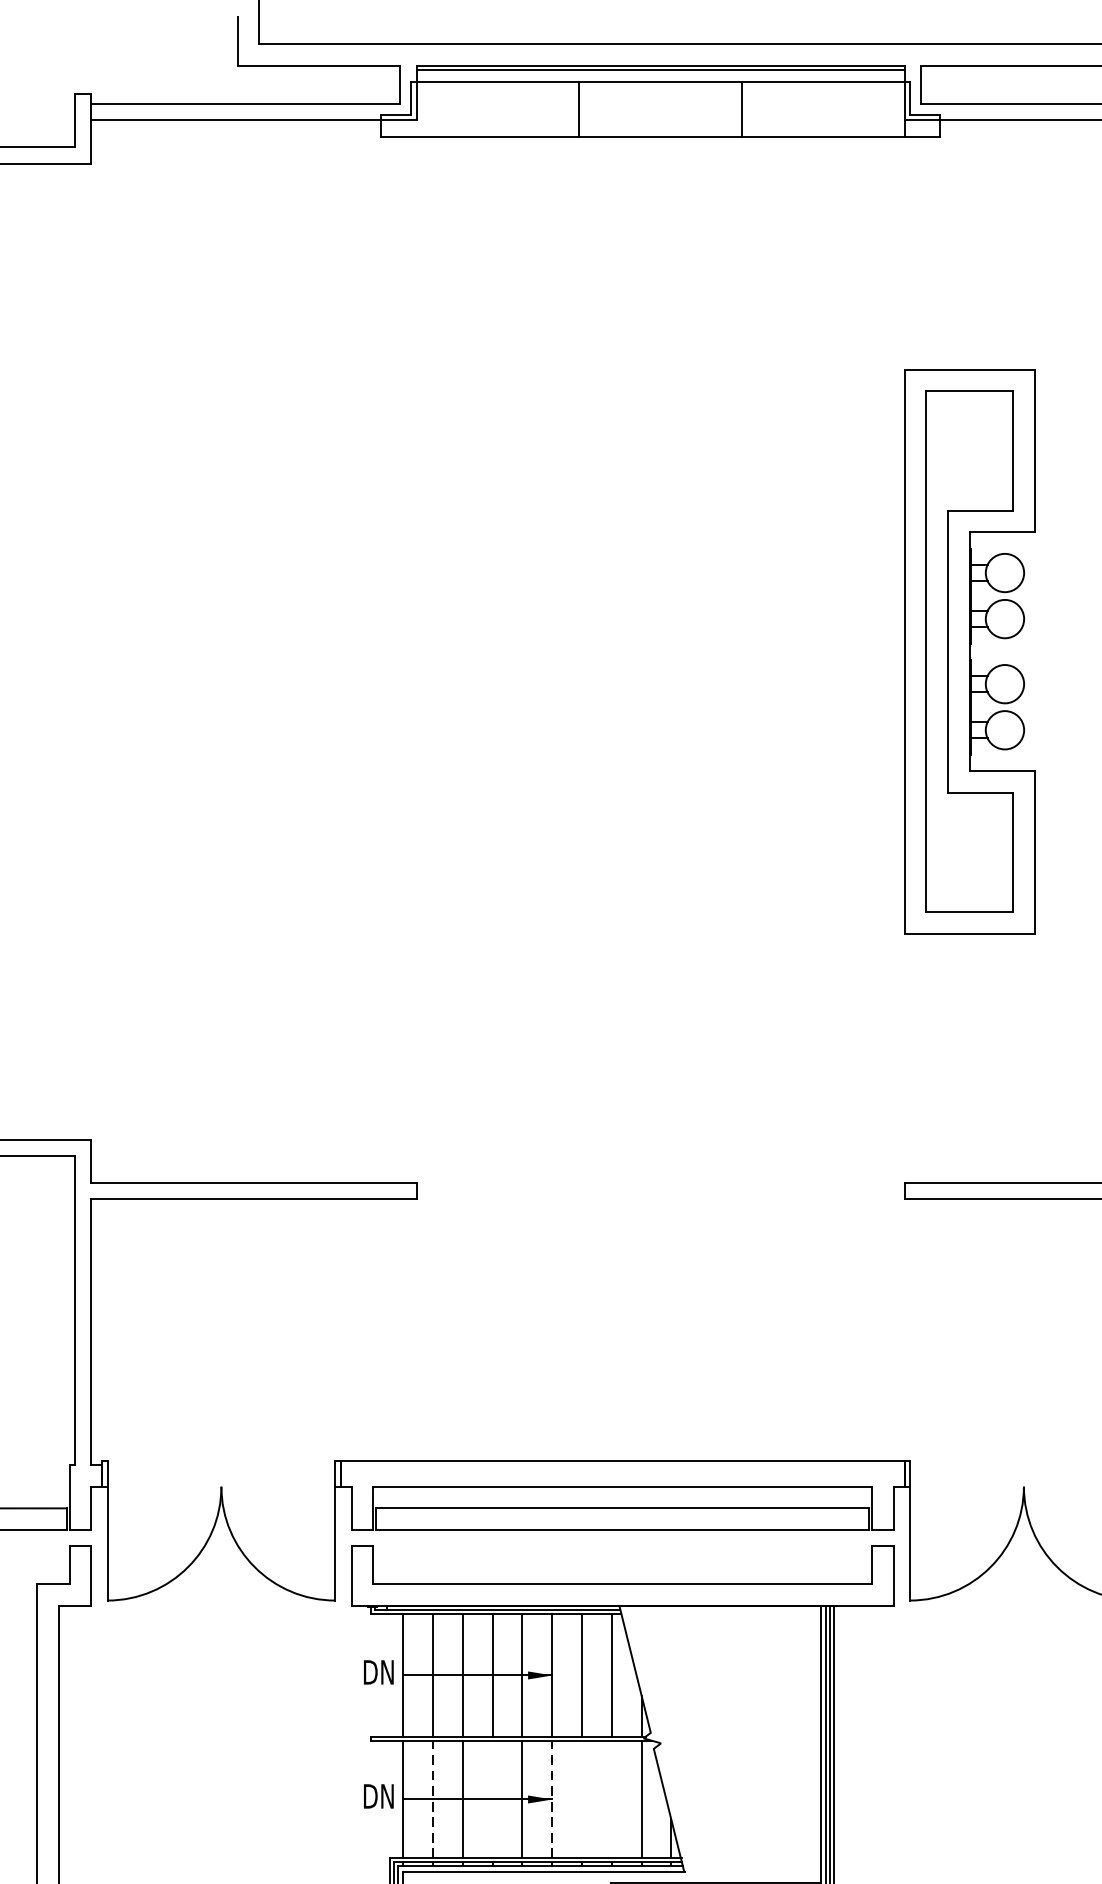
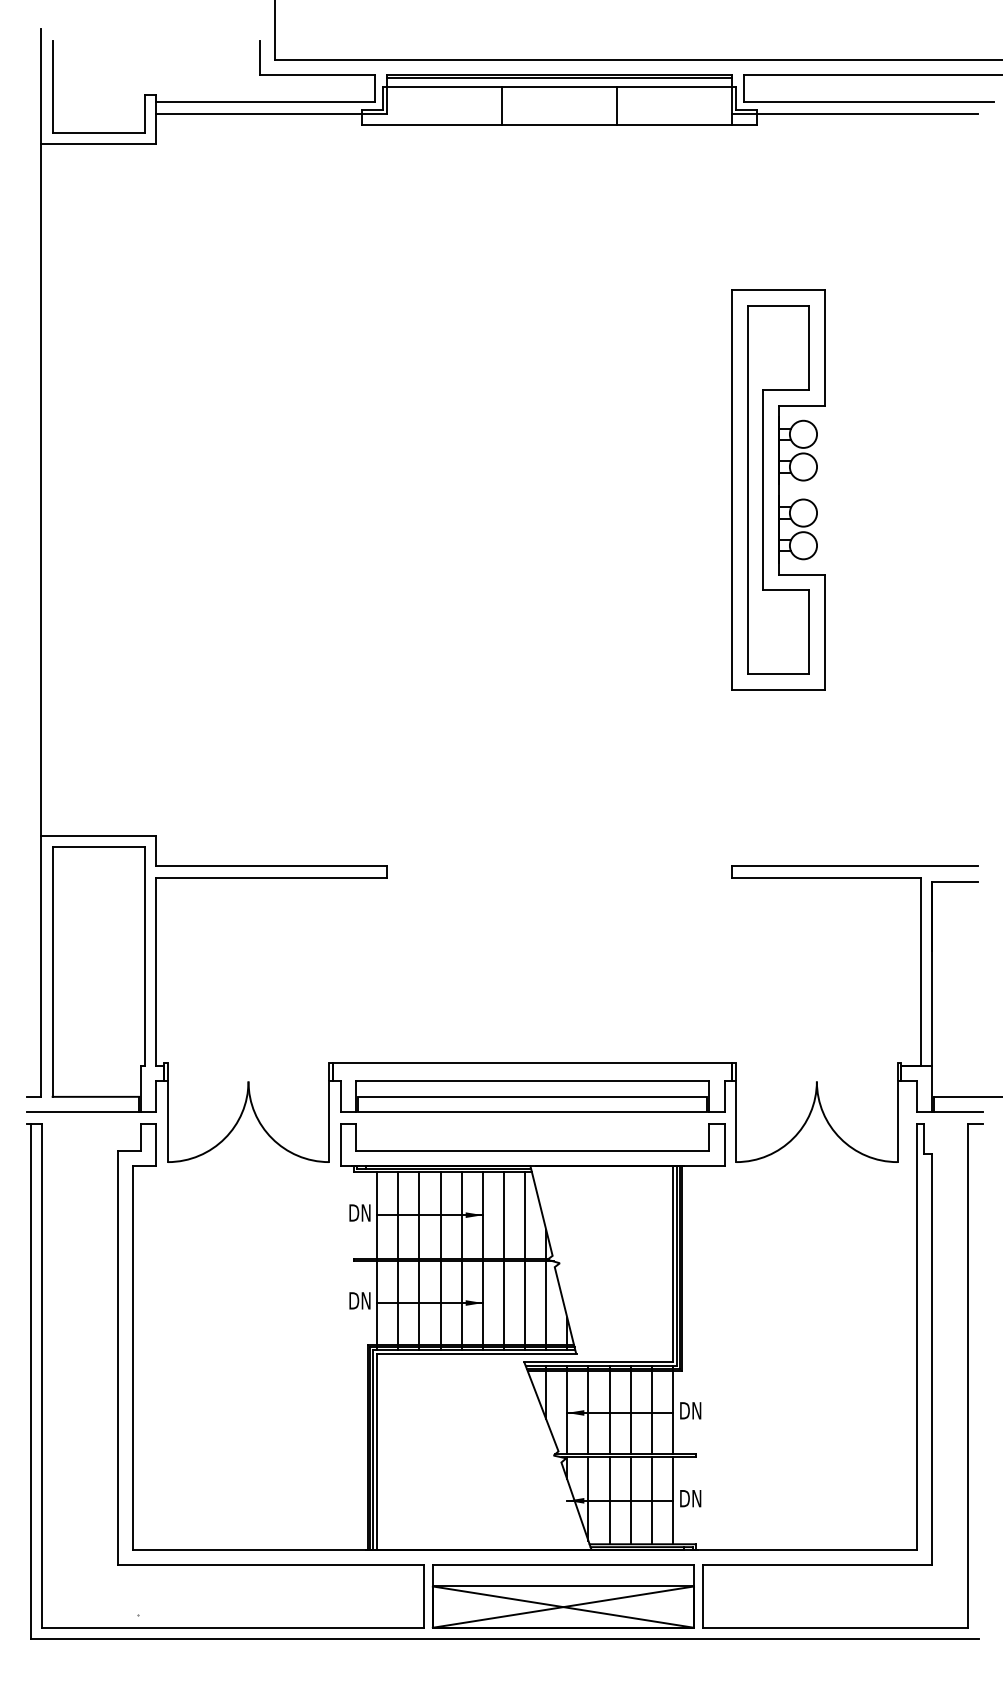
line: (492, 1798) -> (440, 1302), added
line: (581, 1798) -> (503, 1302), added
line: (612, 1798) -> (525, 1302), added
line: (433, 1800) -> (398, 1303), dashed -> solid
line: (551, 1800) -> (482, 1303), dashed -> solid

